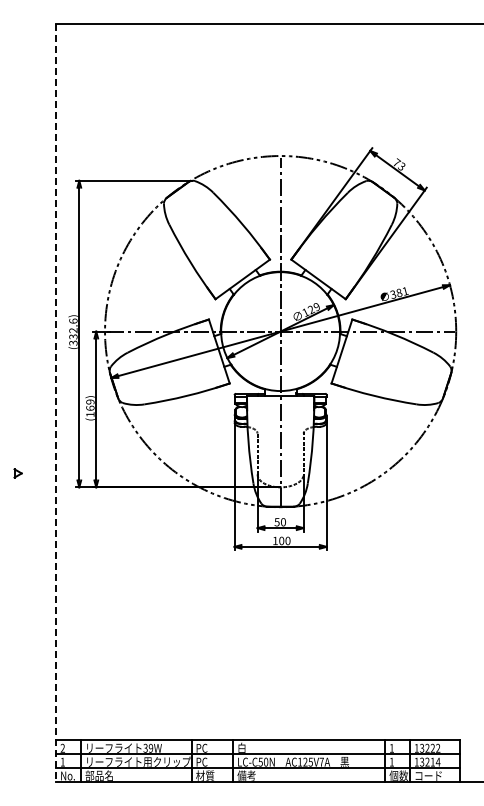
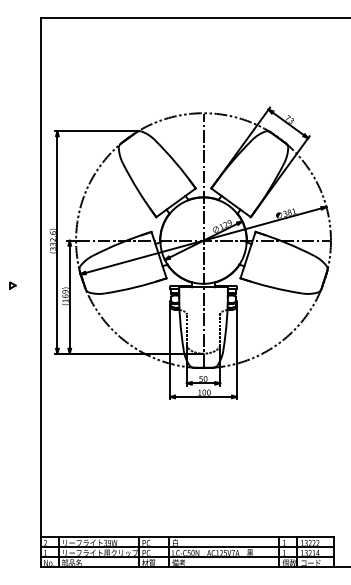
line: (56, 403) -> (40, 292), dashed -> solid
part: (17, 473) -> (12, 285), moved

